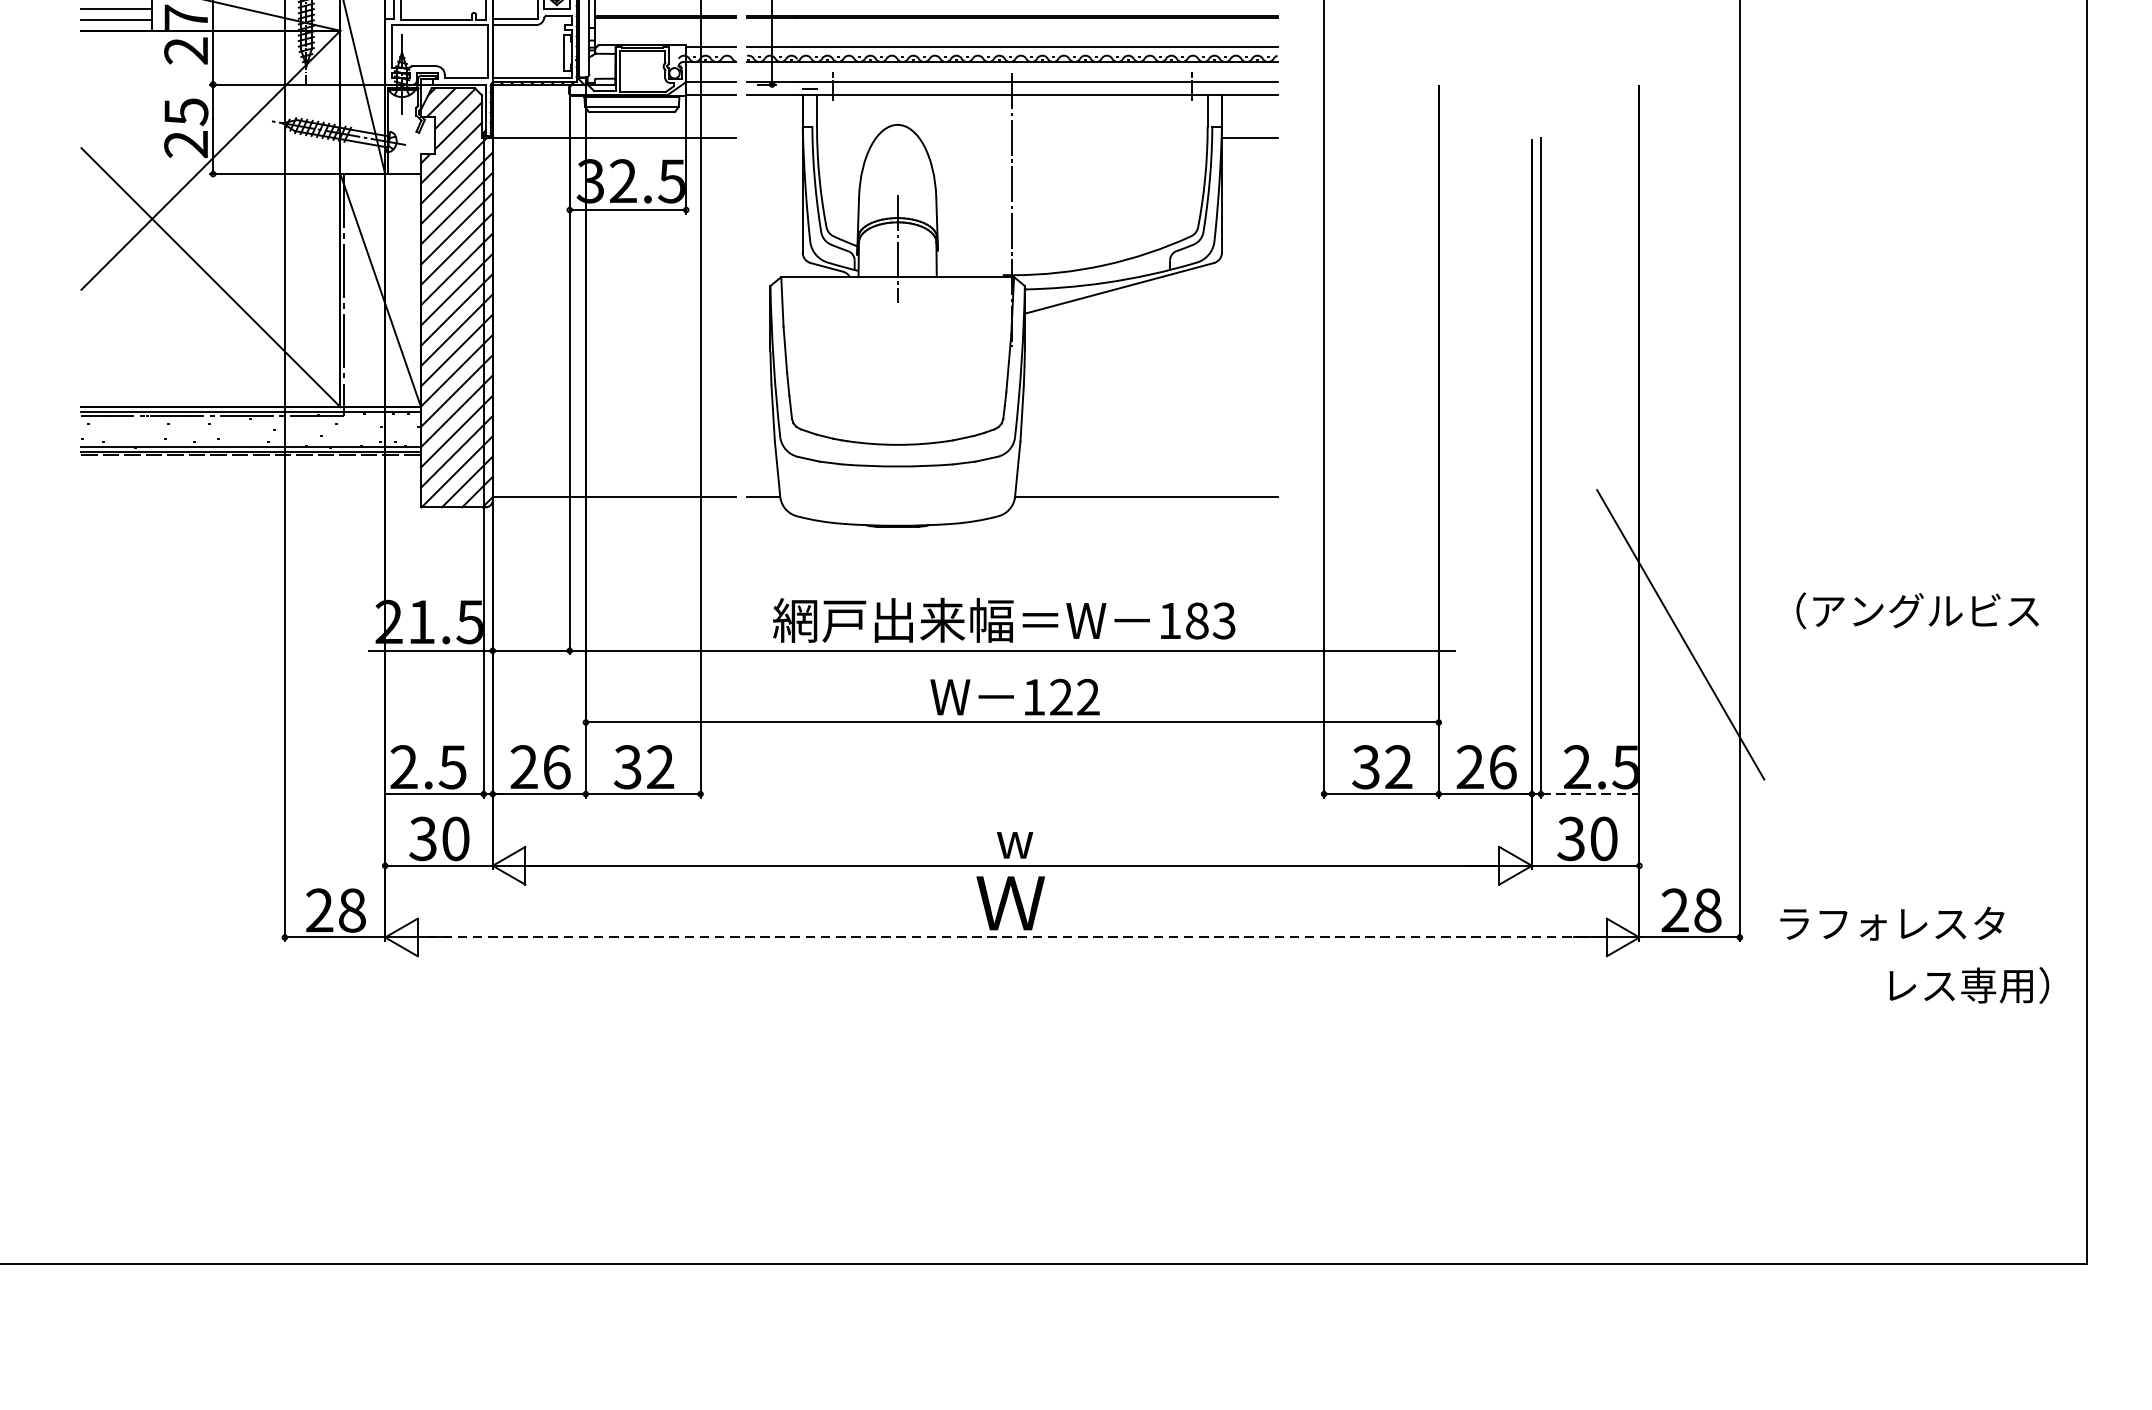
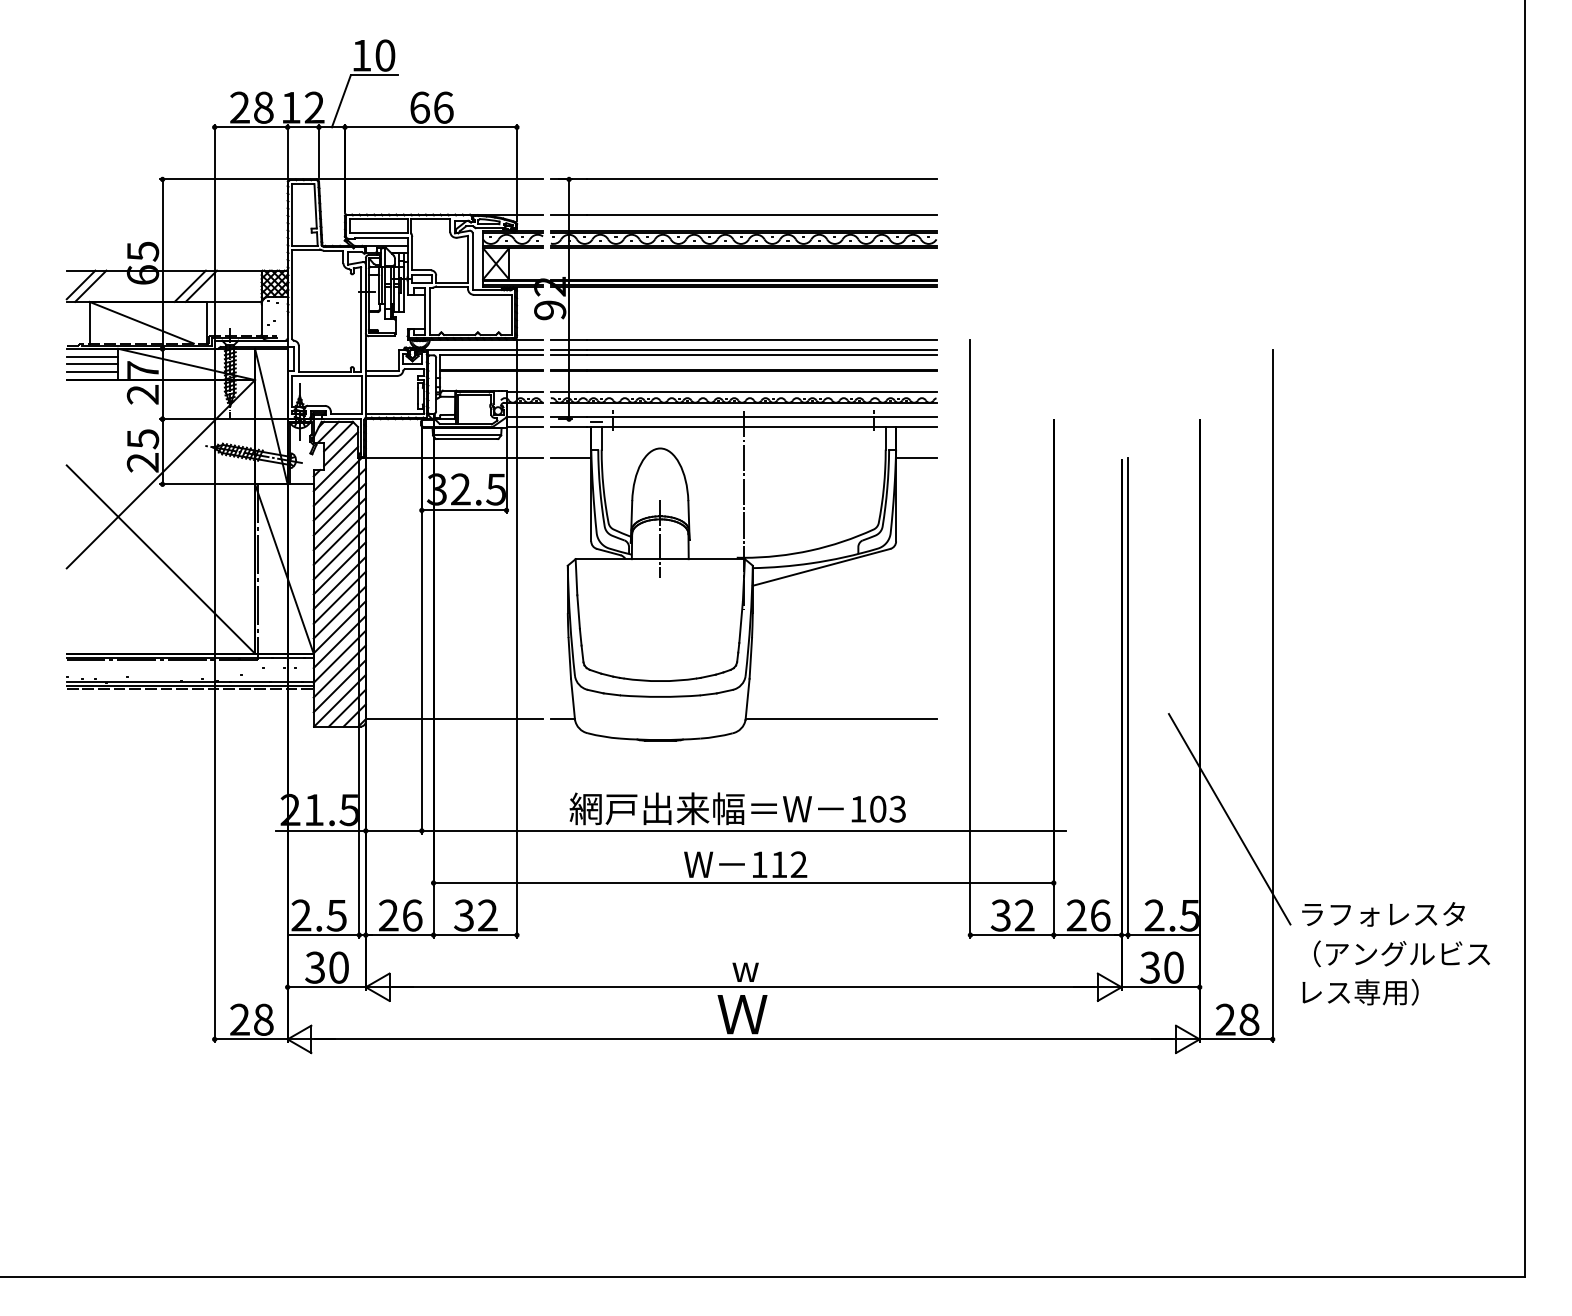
line: (774, 138) -> (570, 458), added
text: (1918, 610) -> (1402, 953), moved
text: (1197, 621) -> (878, 809), 183 -> 103
text: (1061, 696) -> (779, 864), 122 -> 112
line: (1589, 794) -> (1163, 935), dashed -> solid
text: (1892, 923) -> (1383, 914), moved
line: (1012, 937) -> (743, 1039), dashed -> solid
text: (1969, 985) -> (1360, 992), moved

